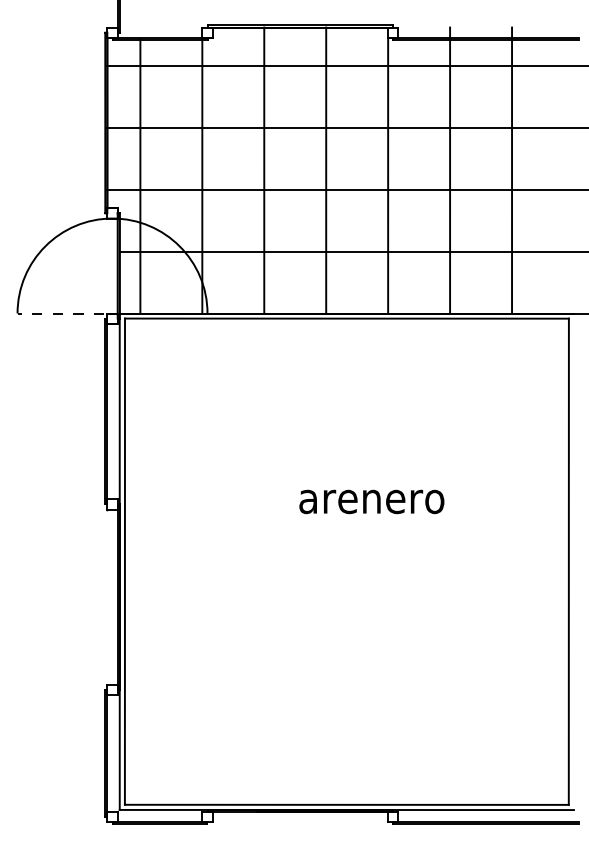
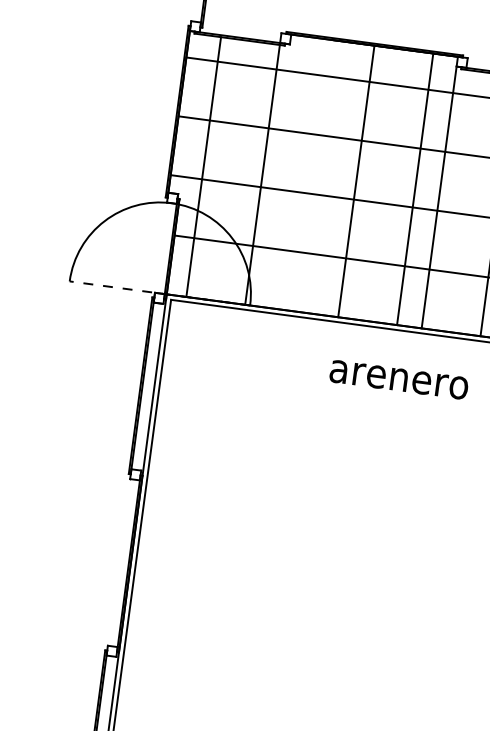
line: (264, 170) -> (356, 181), moved
line: (326, 170) -> (415, 189), moved
text: (371, 501) -> (398, 379), moved

